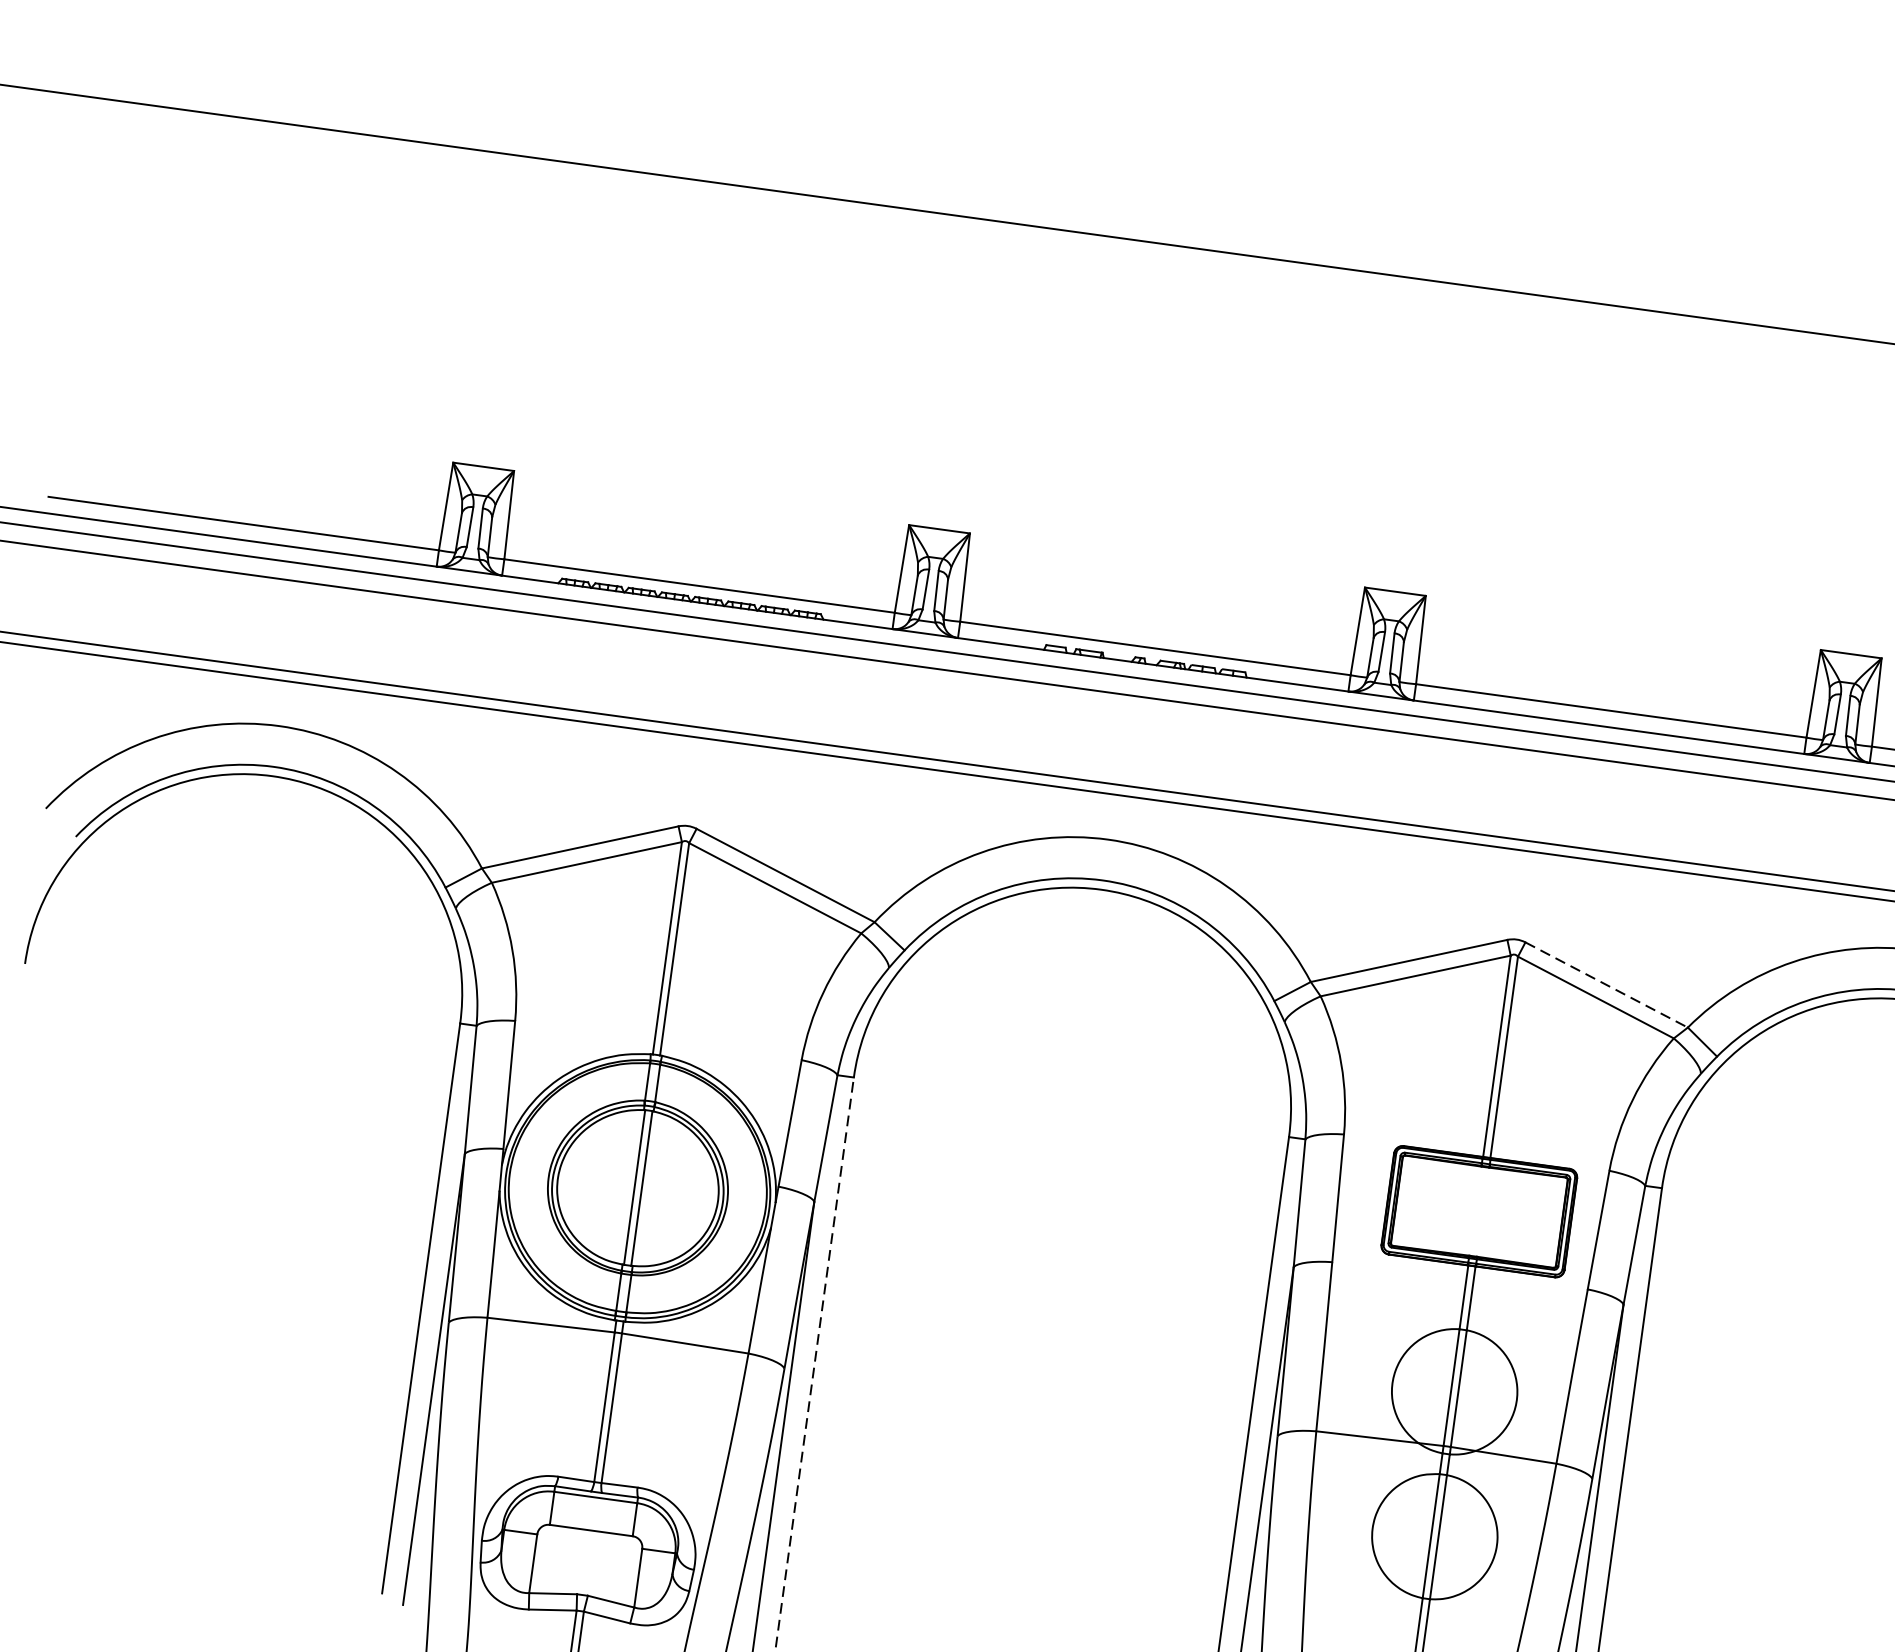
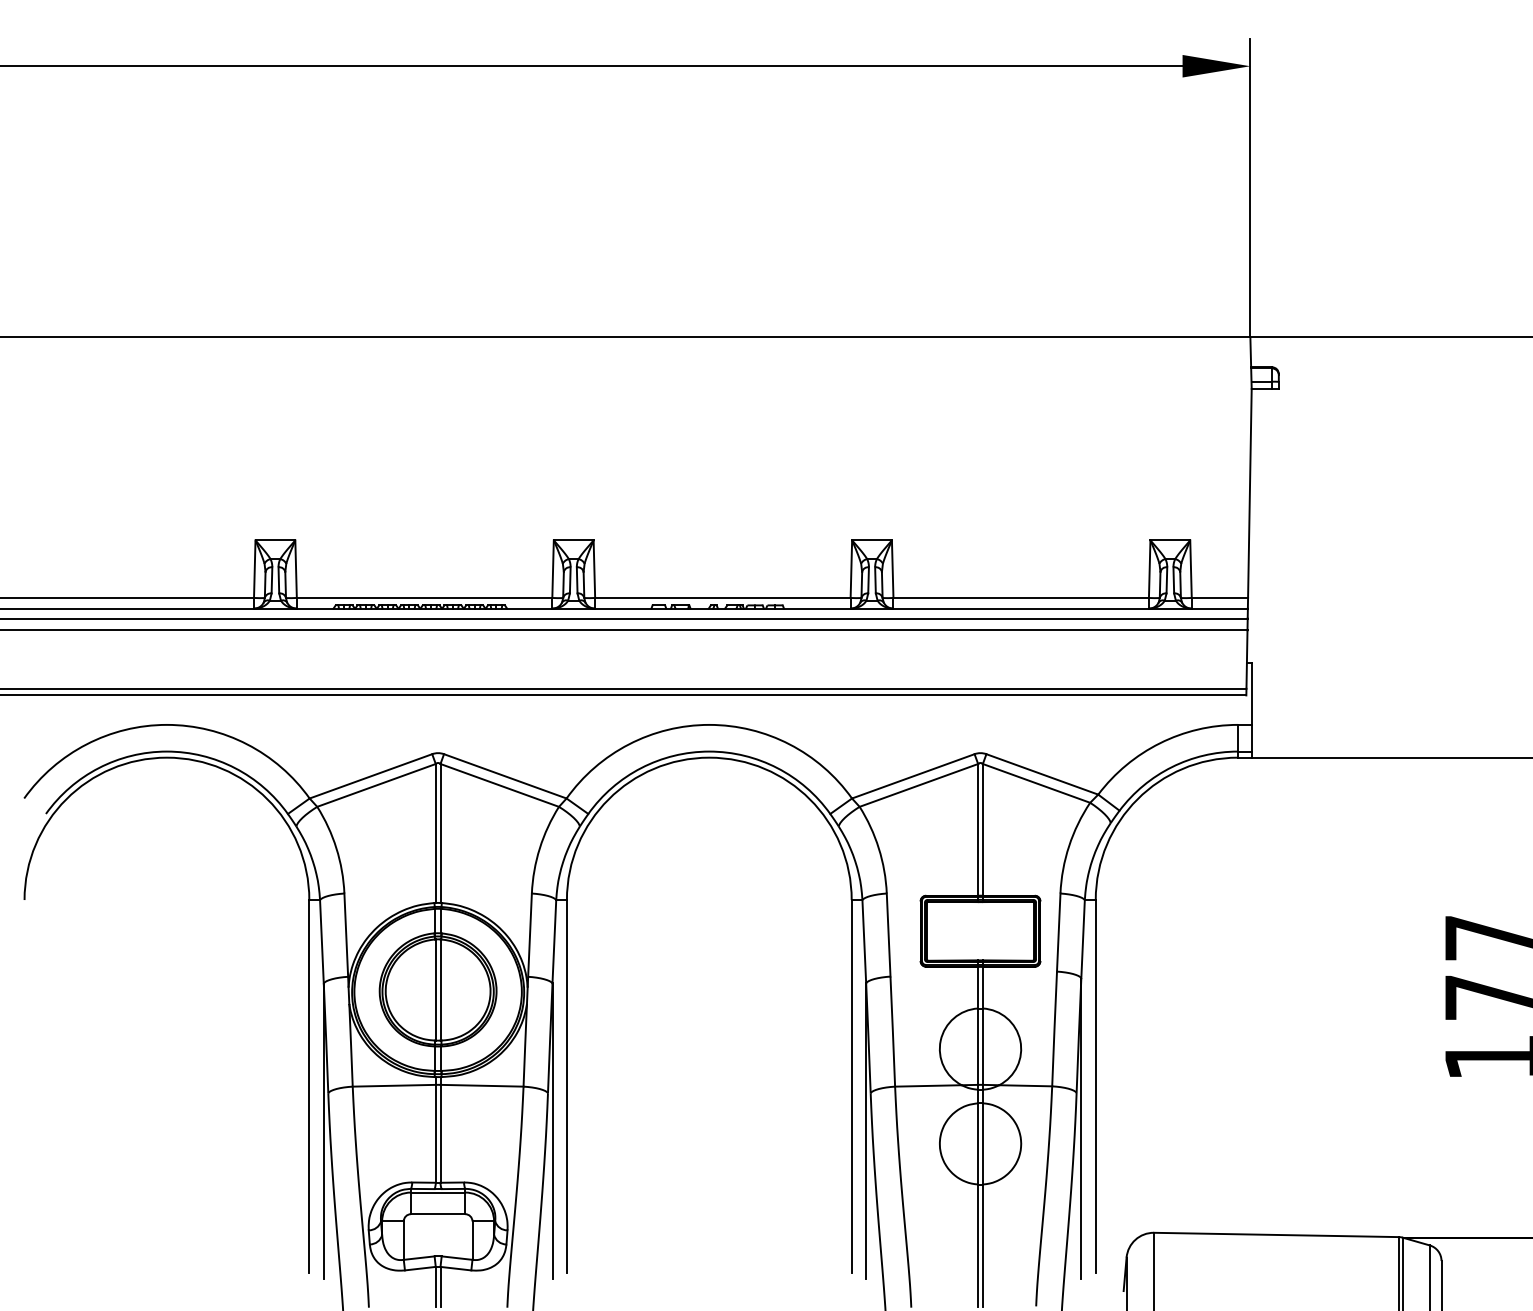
line: (1606, 985) -> (1042, 774), dashed -> solid
line: (814, 1362) -> (566, 1086), dashed -> solid

